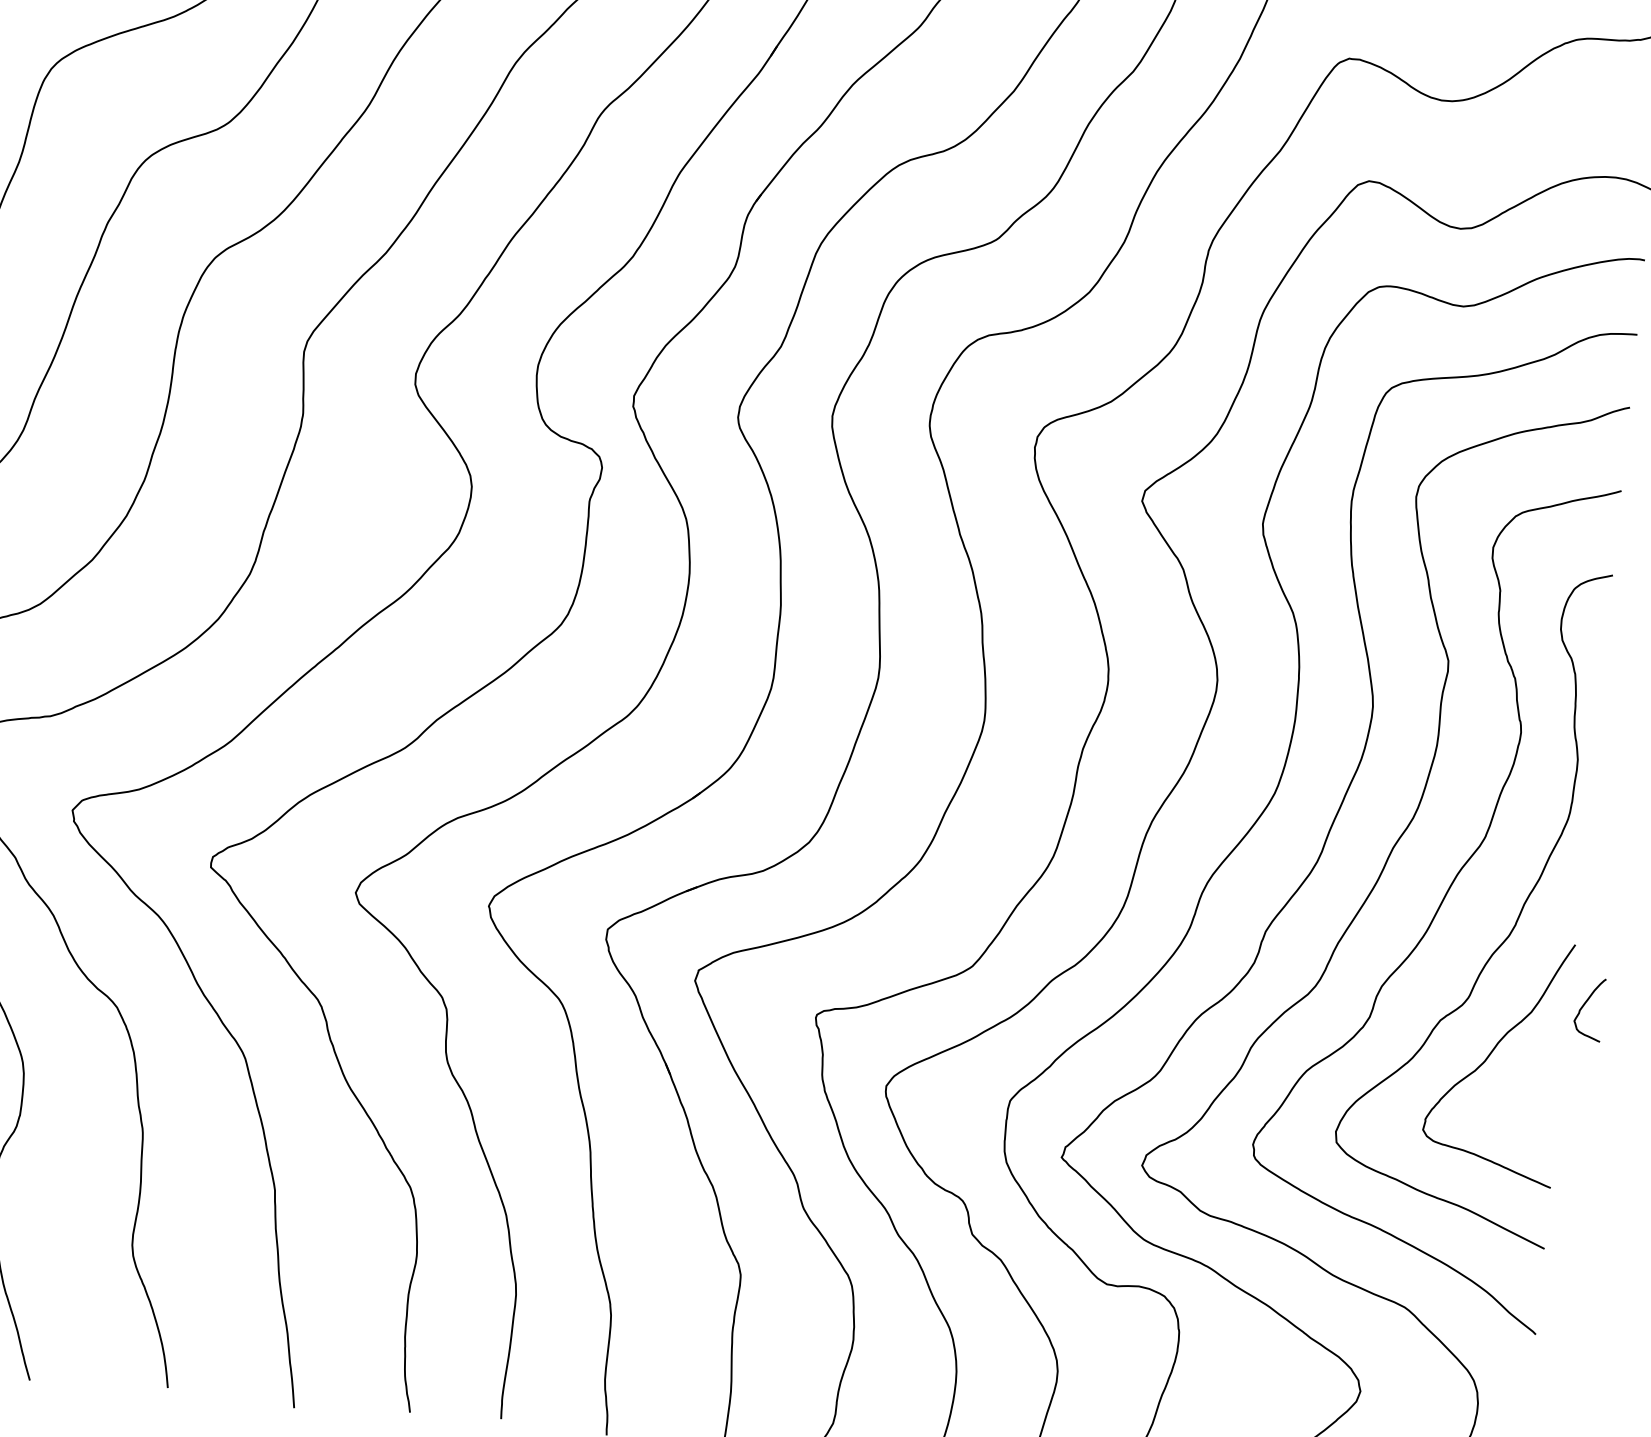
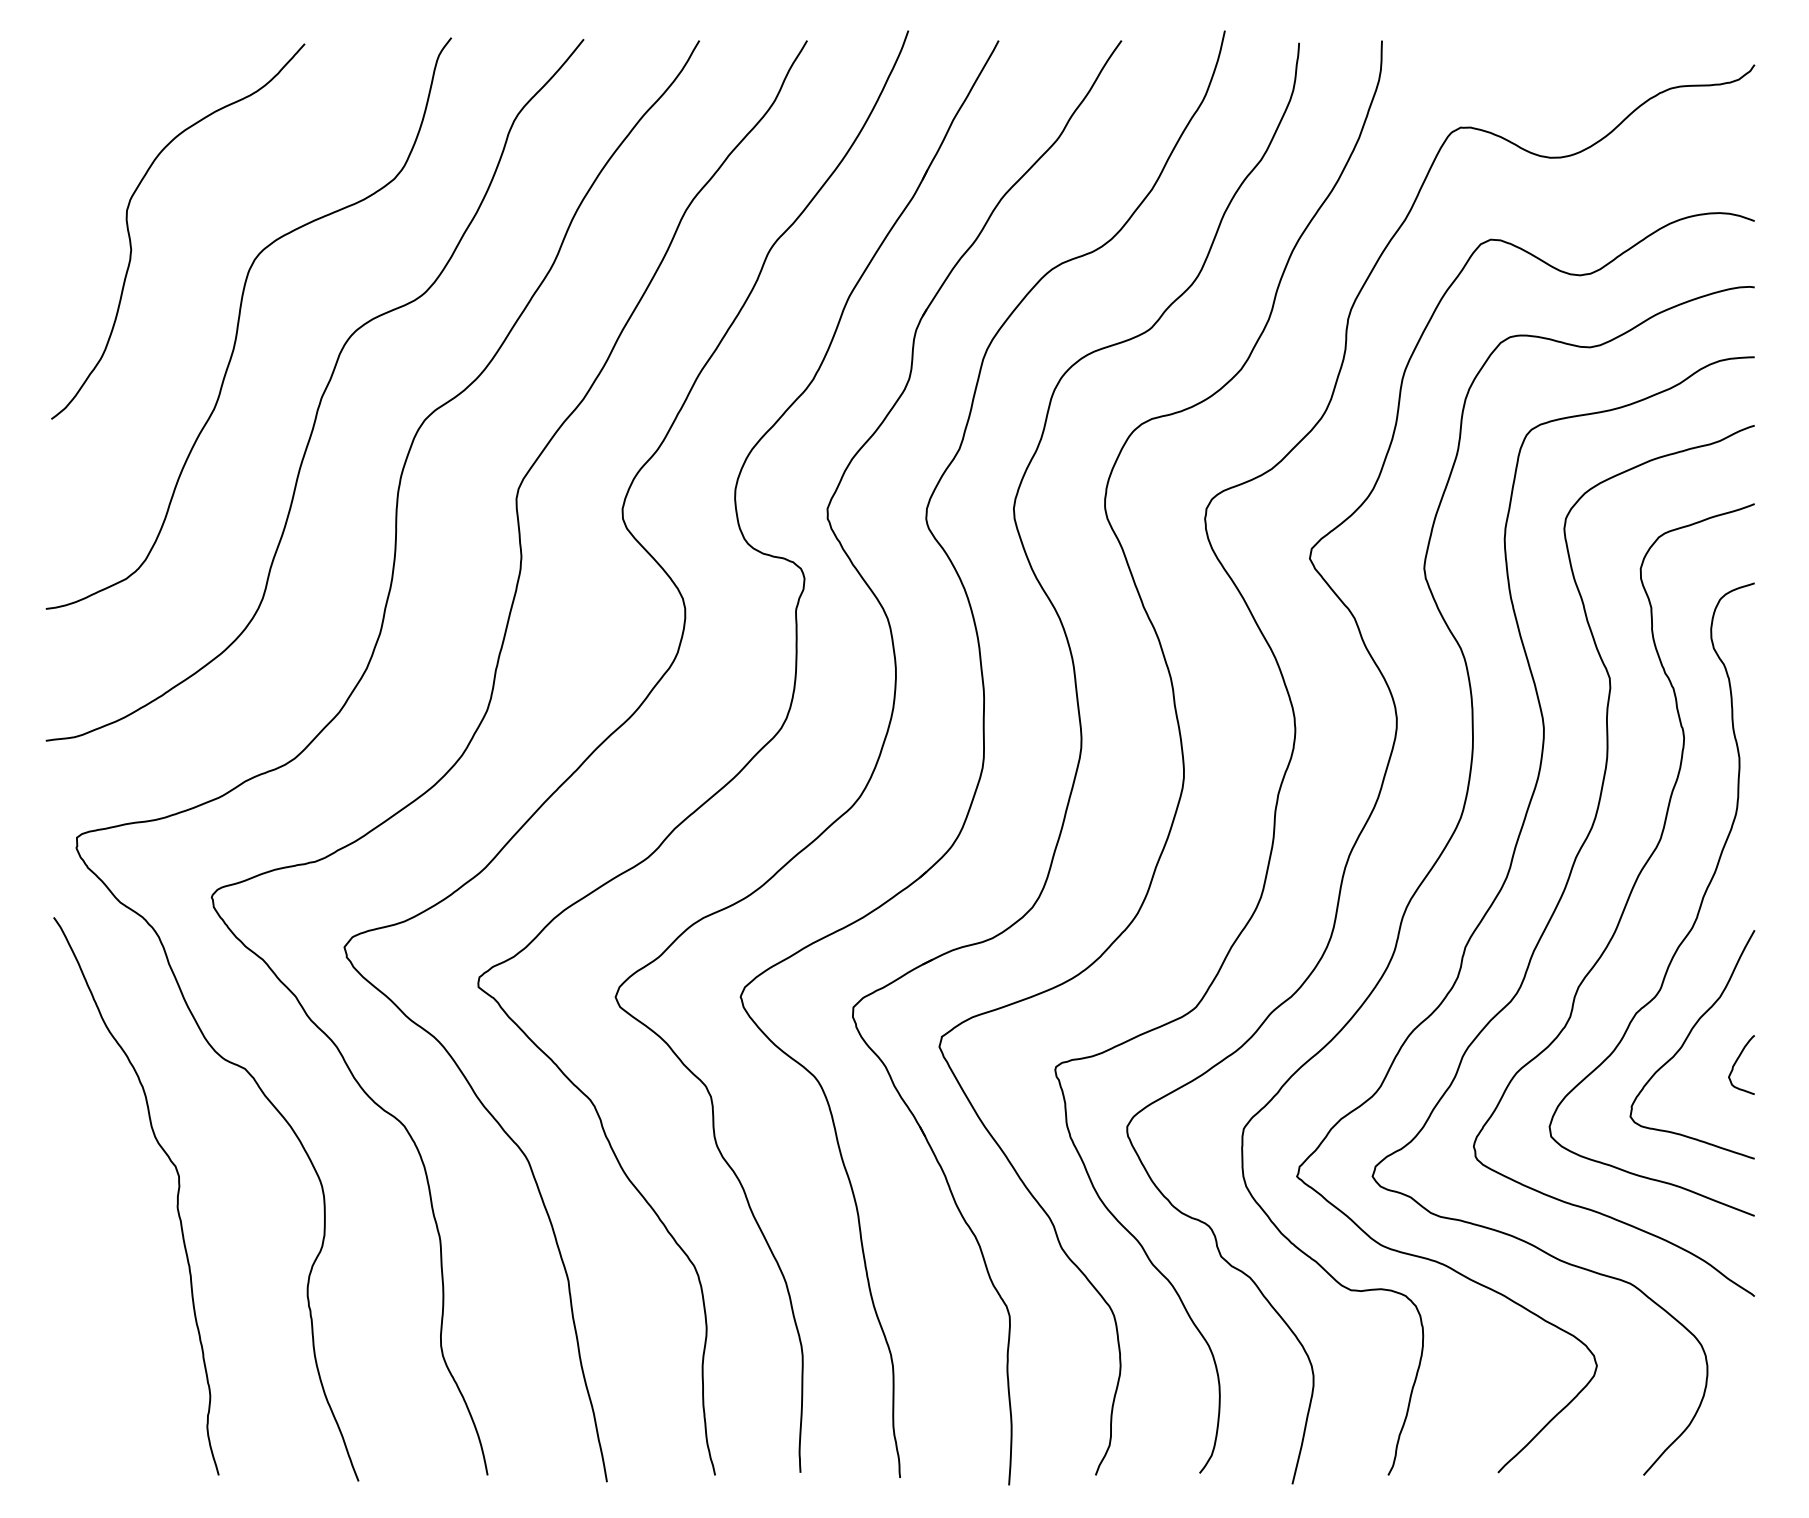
curve: (1585, 1005) -> (1737, 1061), moved

